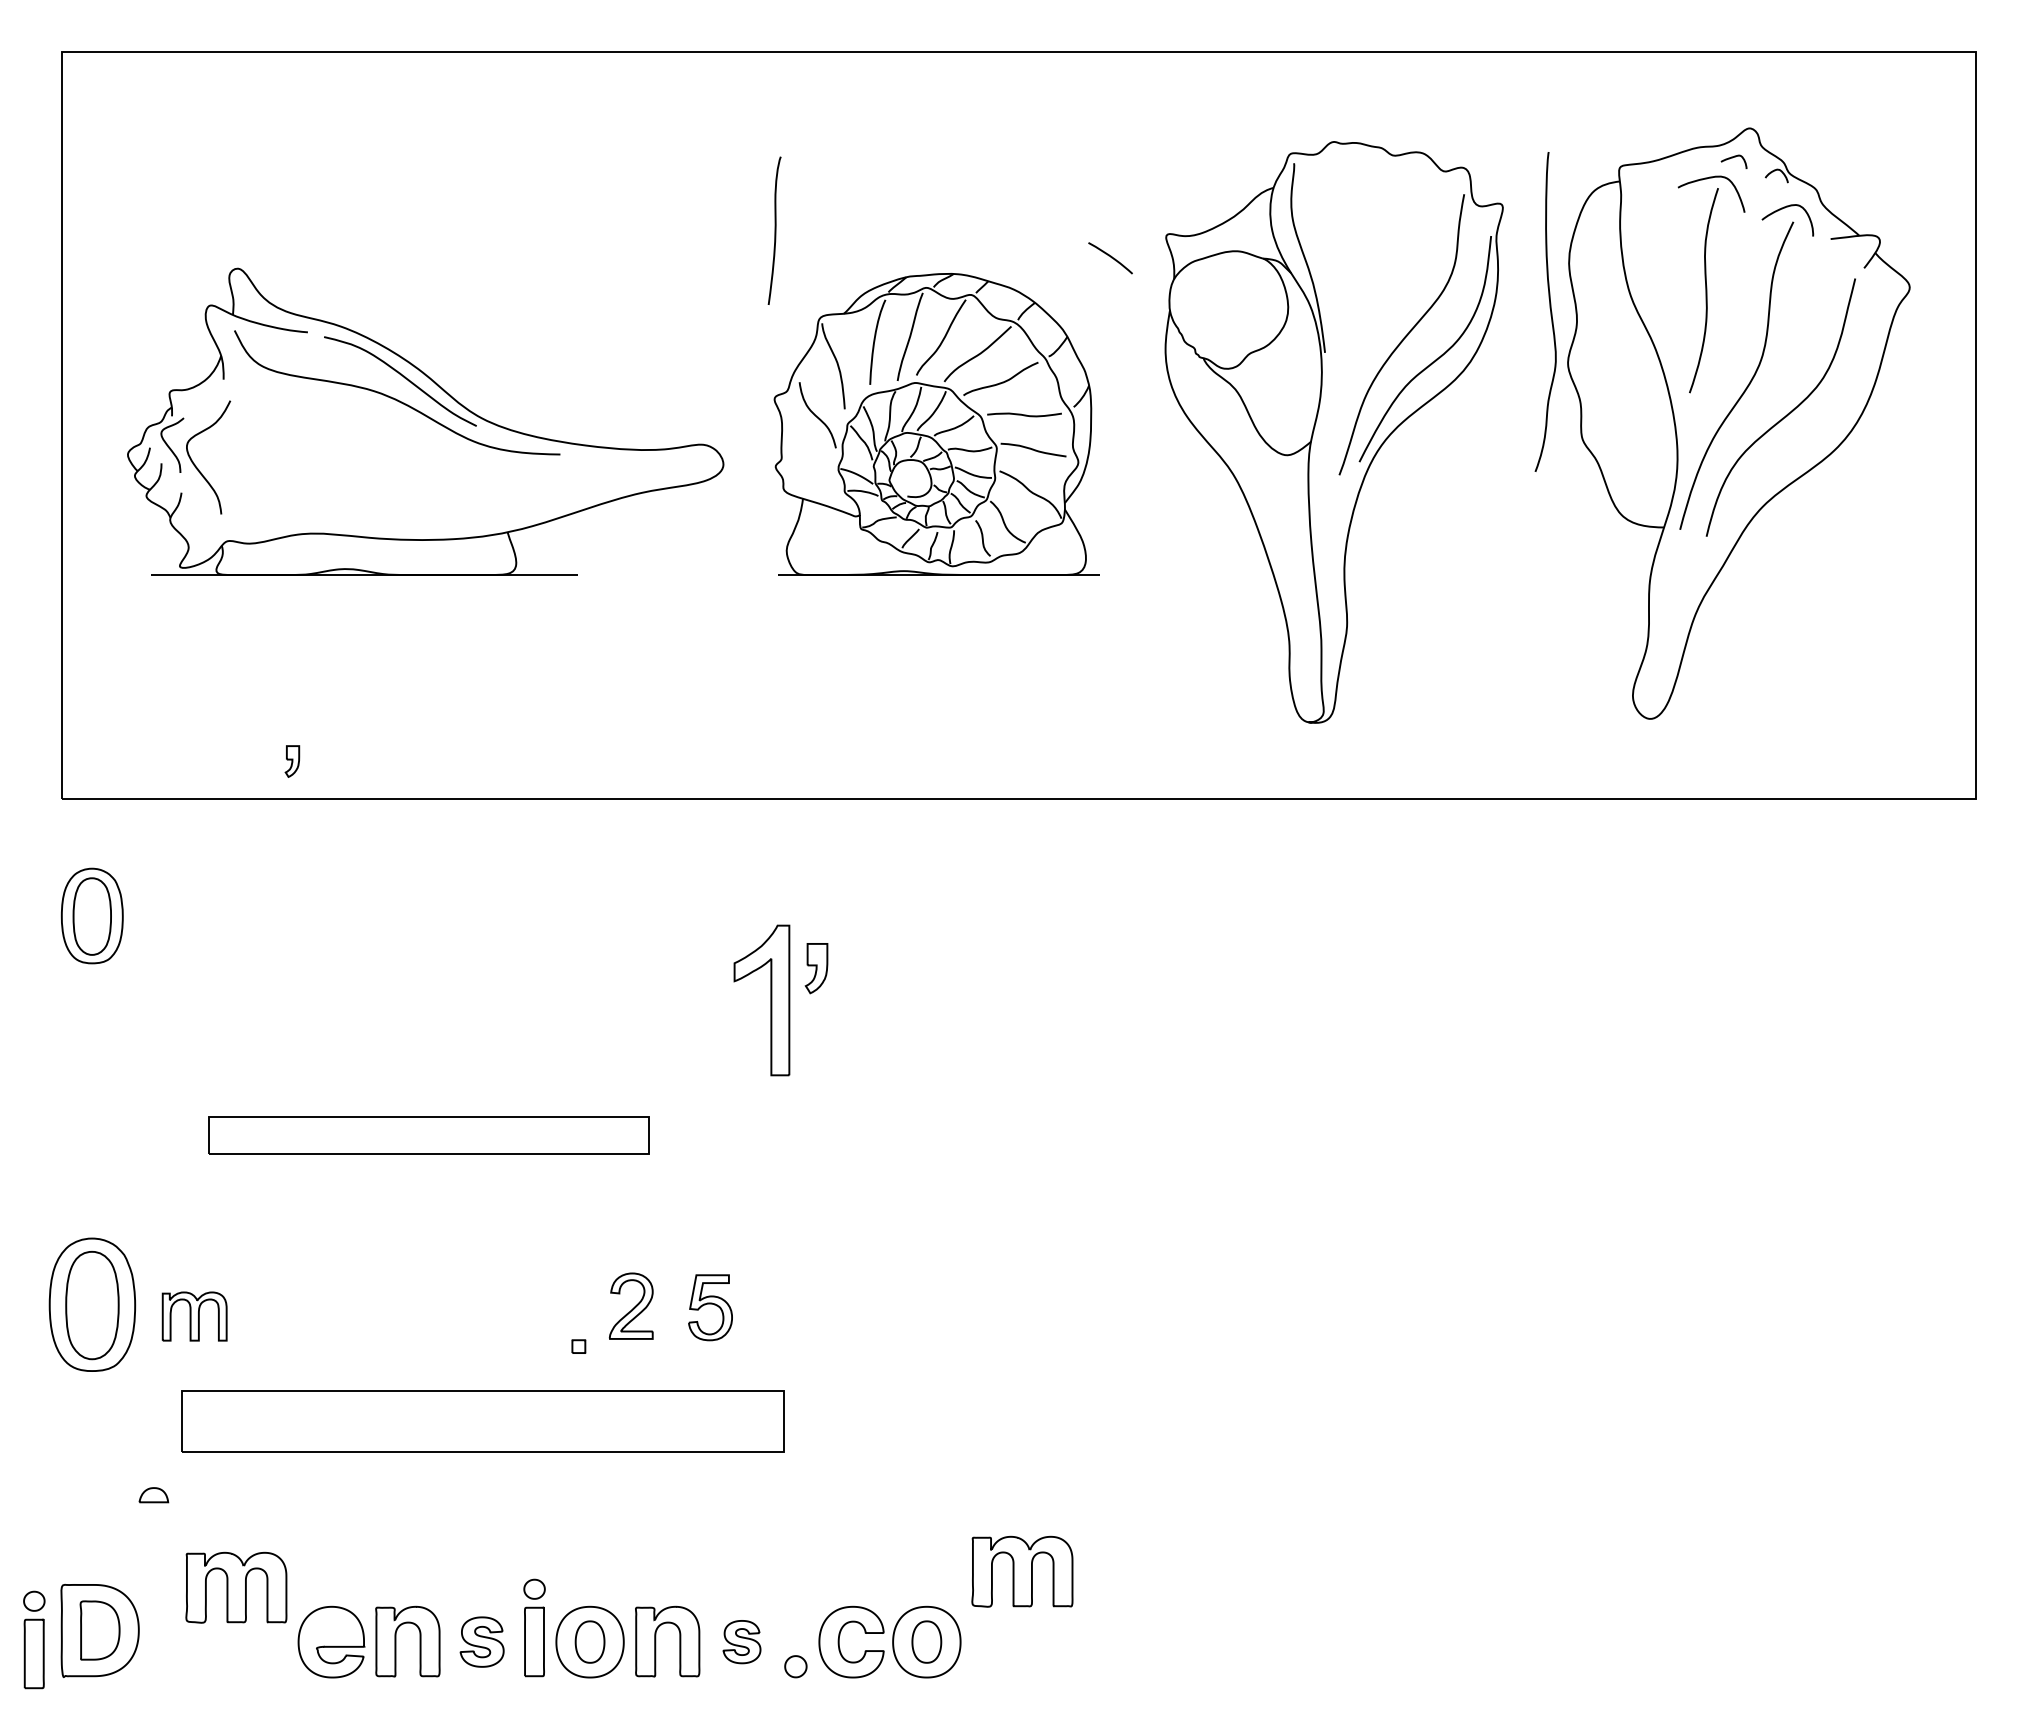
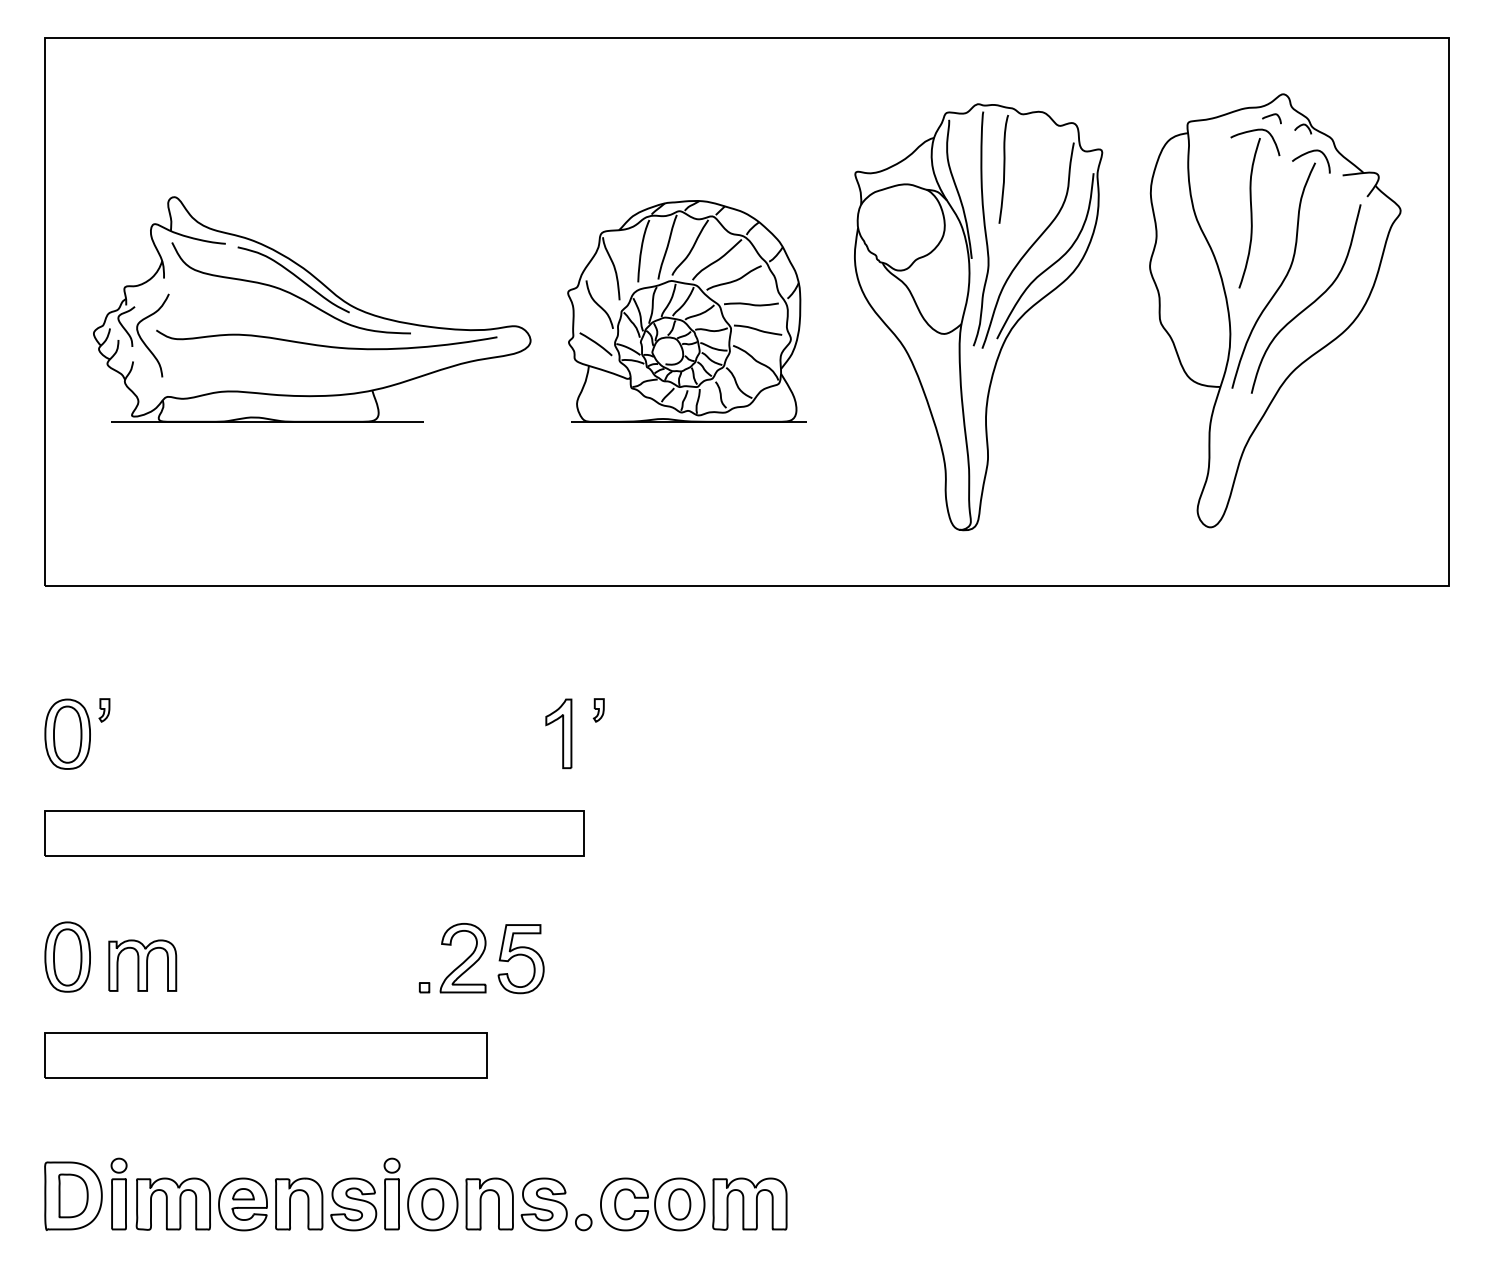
curve: (774, 230) -> (1003, 169), moved
curve: (1110, 257) -> (595, 343), moved
curve: (1549, 308) -> (983, 226), moved
curve: (441, 470) -> (323, 345), added
part: (292, 761) -> (104, 710), moved
part: (91, 915) -> (67, 733), moved
part: (816, 968) -> (598, 710), size x0.62
part: (761, 1000) -> (558, 733), size x0.62
part: (428, 1135) -> (314, 832), size x1.67
part: (91, 1304) -> (67, 956), size x0.71
part: (630, 1305) -> (462, 957), size x1.43
part: (710, 1307) -> (521, 959), size x1.43
part: (194, 1316) -> (142, 965), size x1.43
part: (482, 1421) -> (265, 1055), moved
part: (153, 1495) -> (243, 1194), moved
part: (1022, 1571) -> (749, 1203), moved
part: (236, 1587) -> (173, 1203), moved
part: (34, 1639) -> (119, 1193), moved
part: (481, 1641) -> (353, 1203), size x1.43
part: (741, 1641) -> (543, 1203), size x1.67

